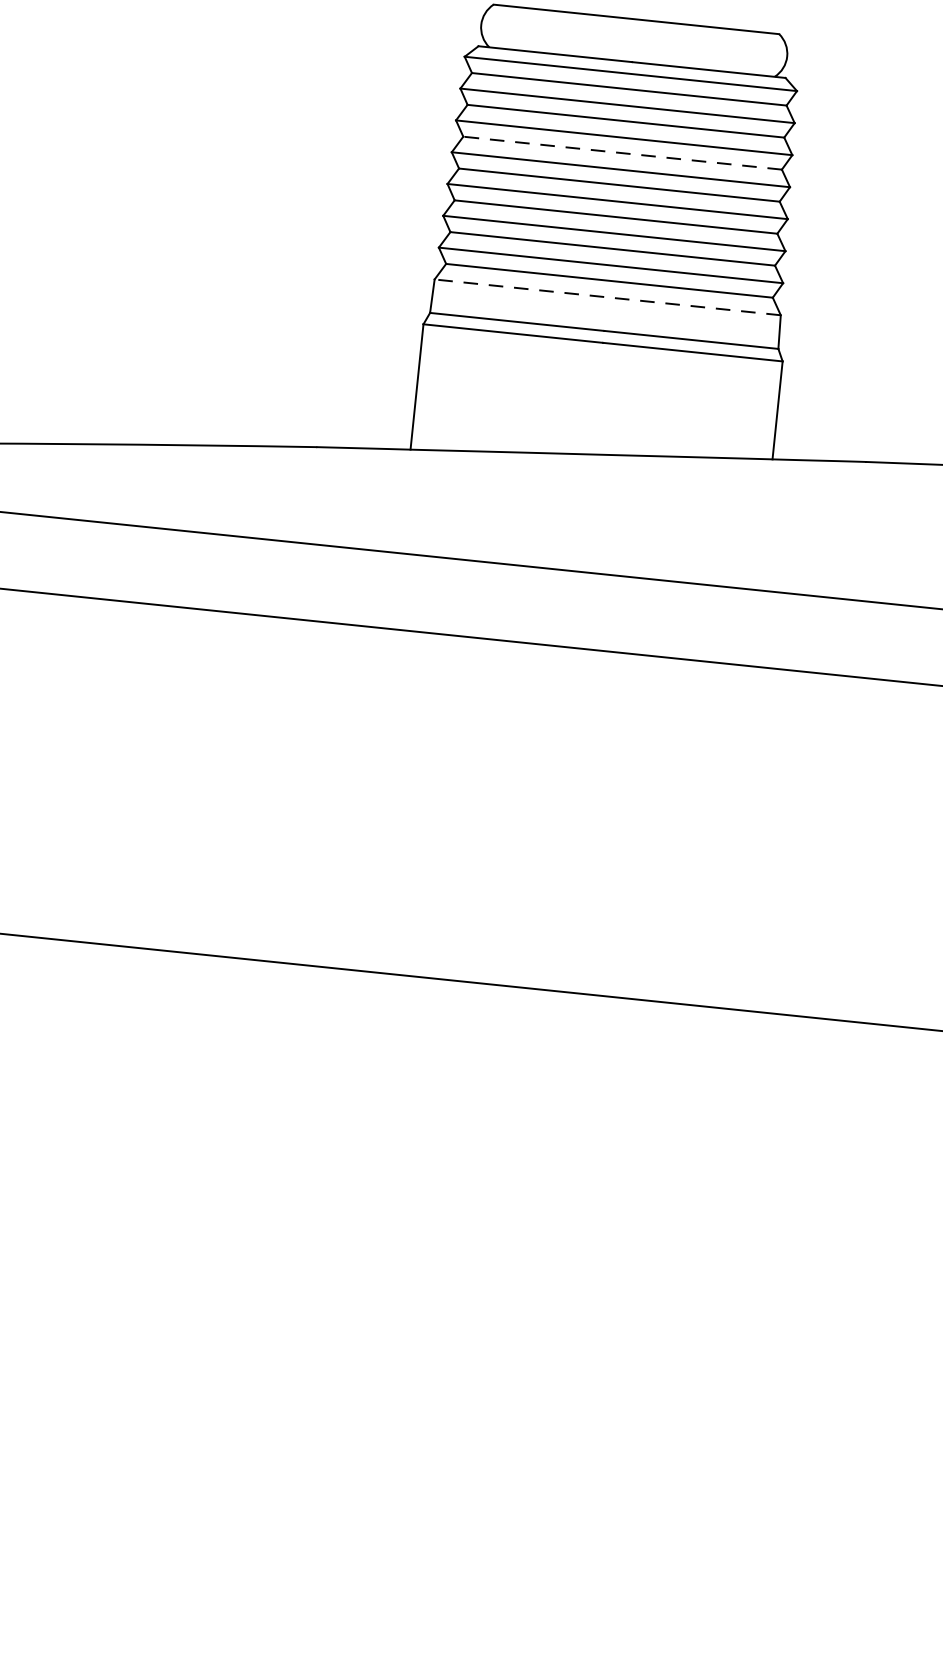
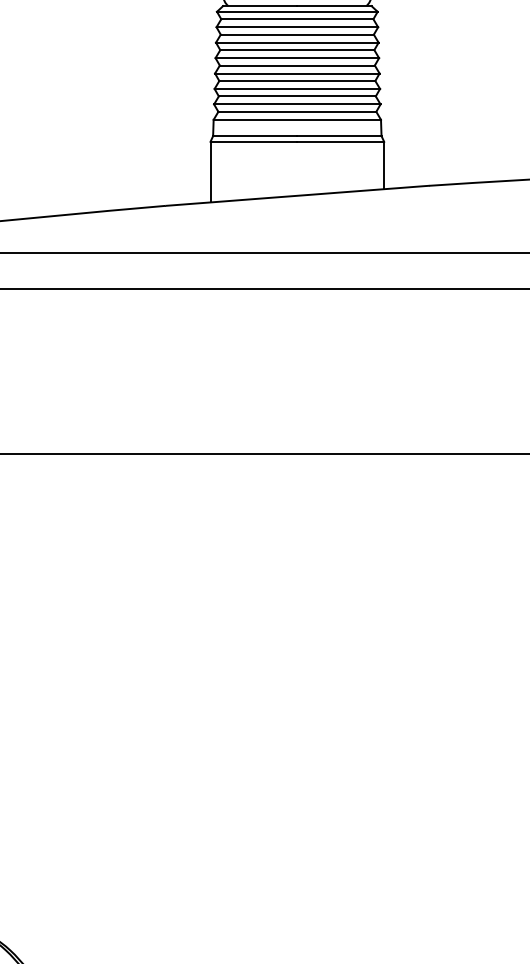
line: (620, 153) -> (296, 50), dashed -> solid
line: (608, 296) -> (297, 119), dashed -> solid

